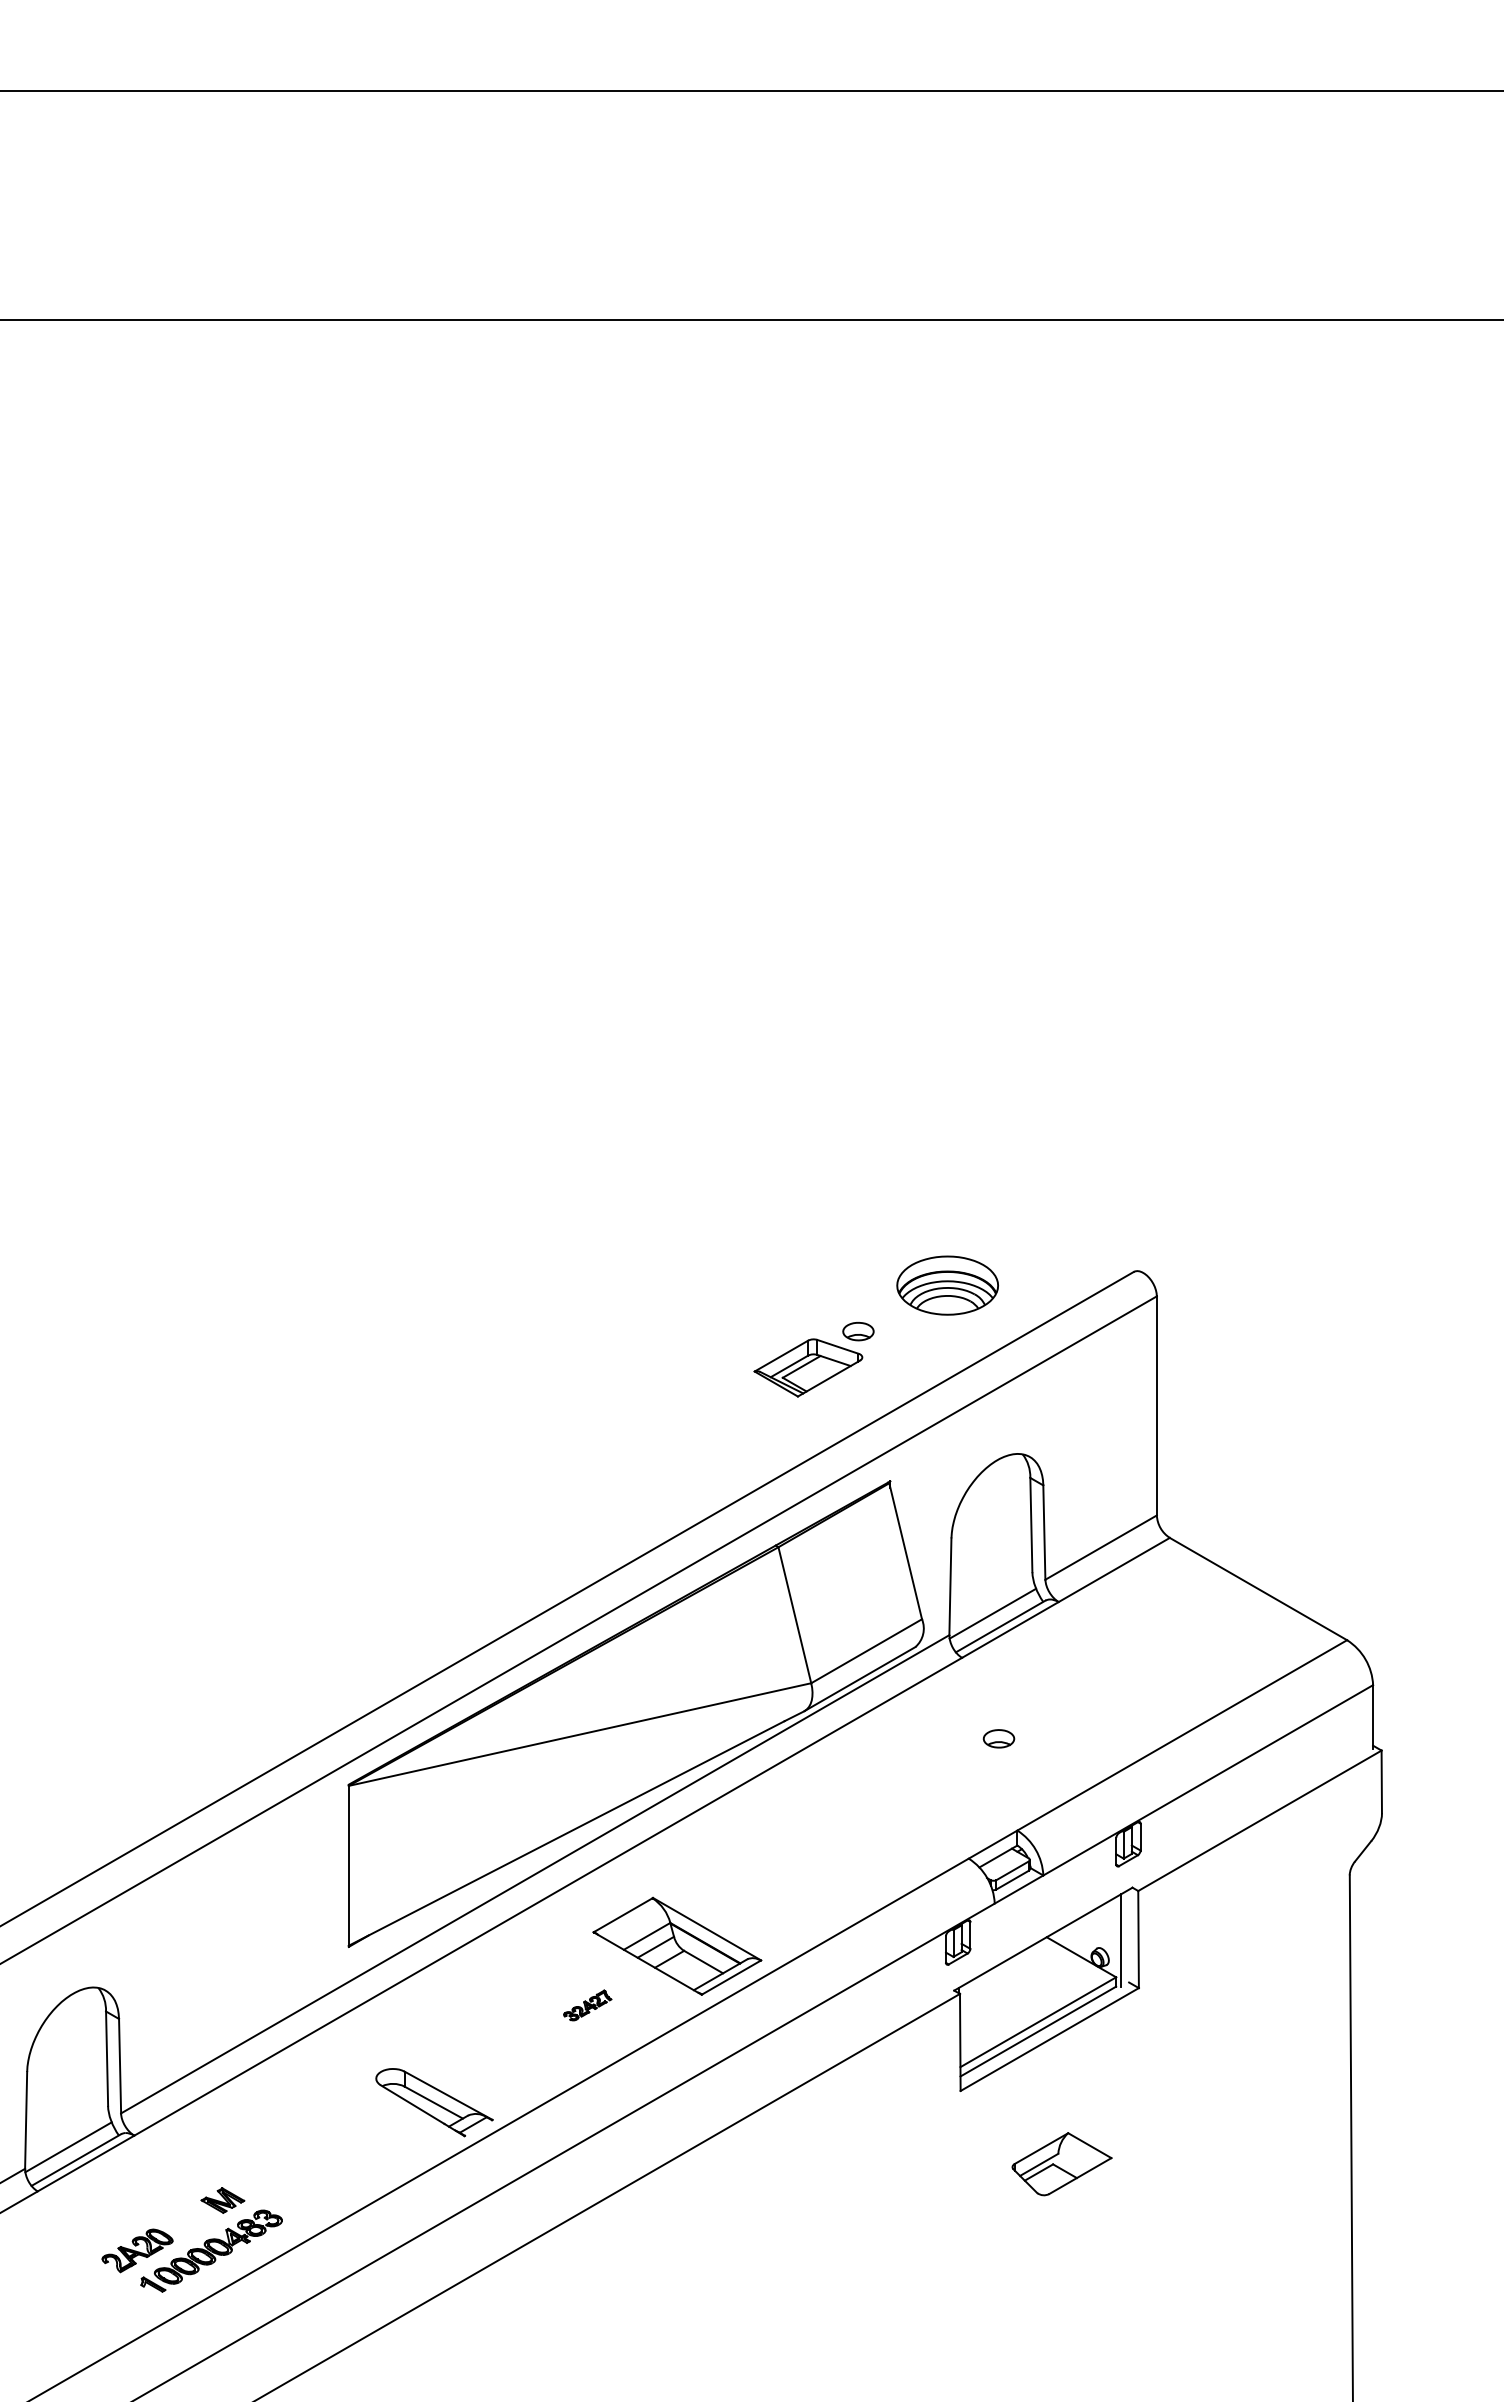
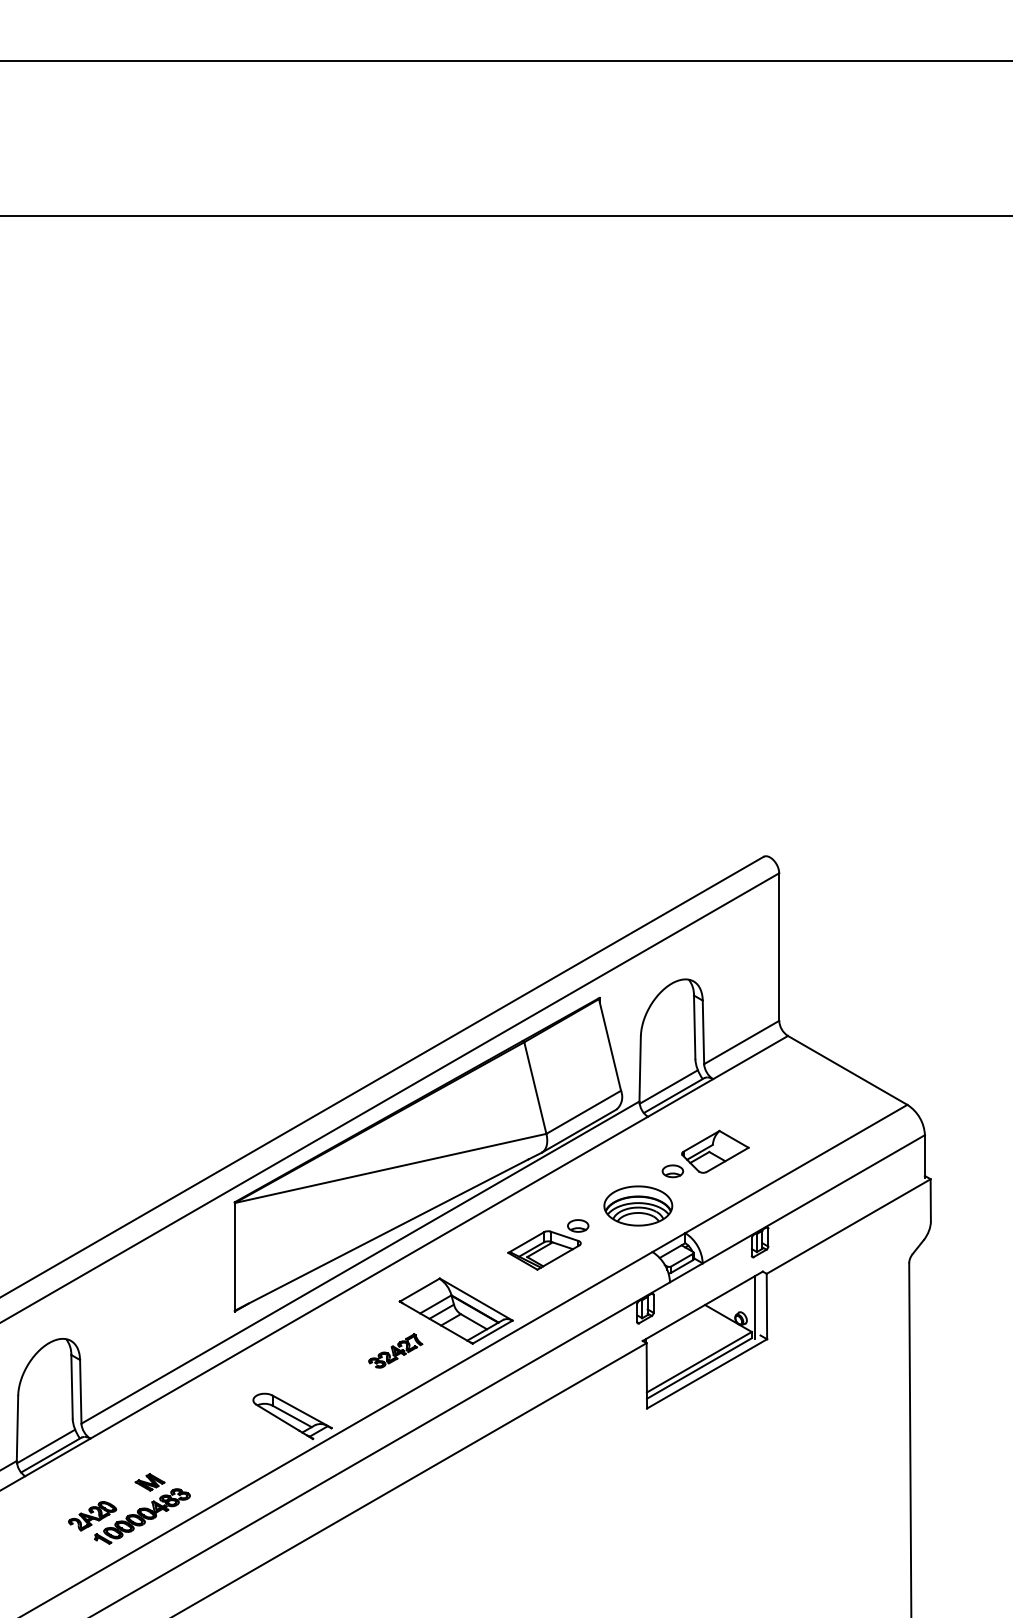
part: (947, 1284) -> (638, 1205), moved
part: (814, 1359) -> (548, 1244), moved
part: (587, 2004) -> (395, 1350), size x1.67
part: (1062, 2163) -> (715, 1151), moved

